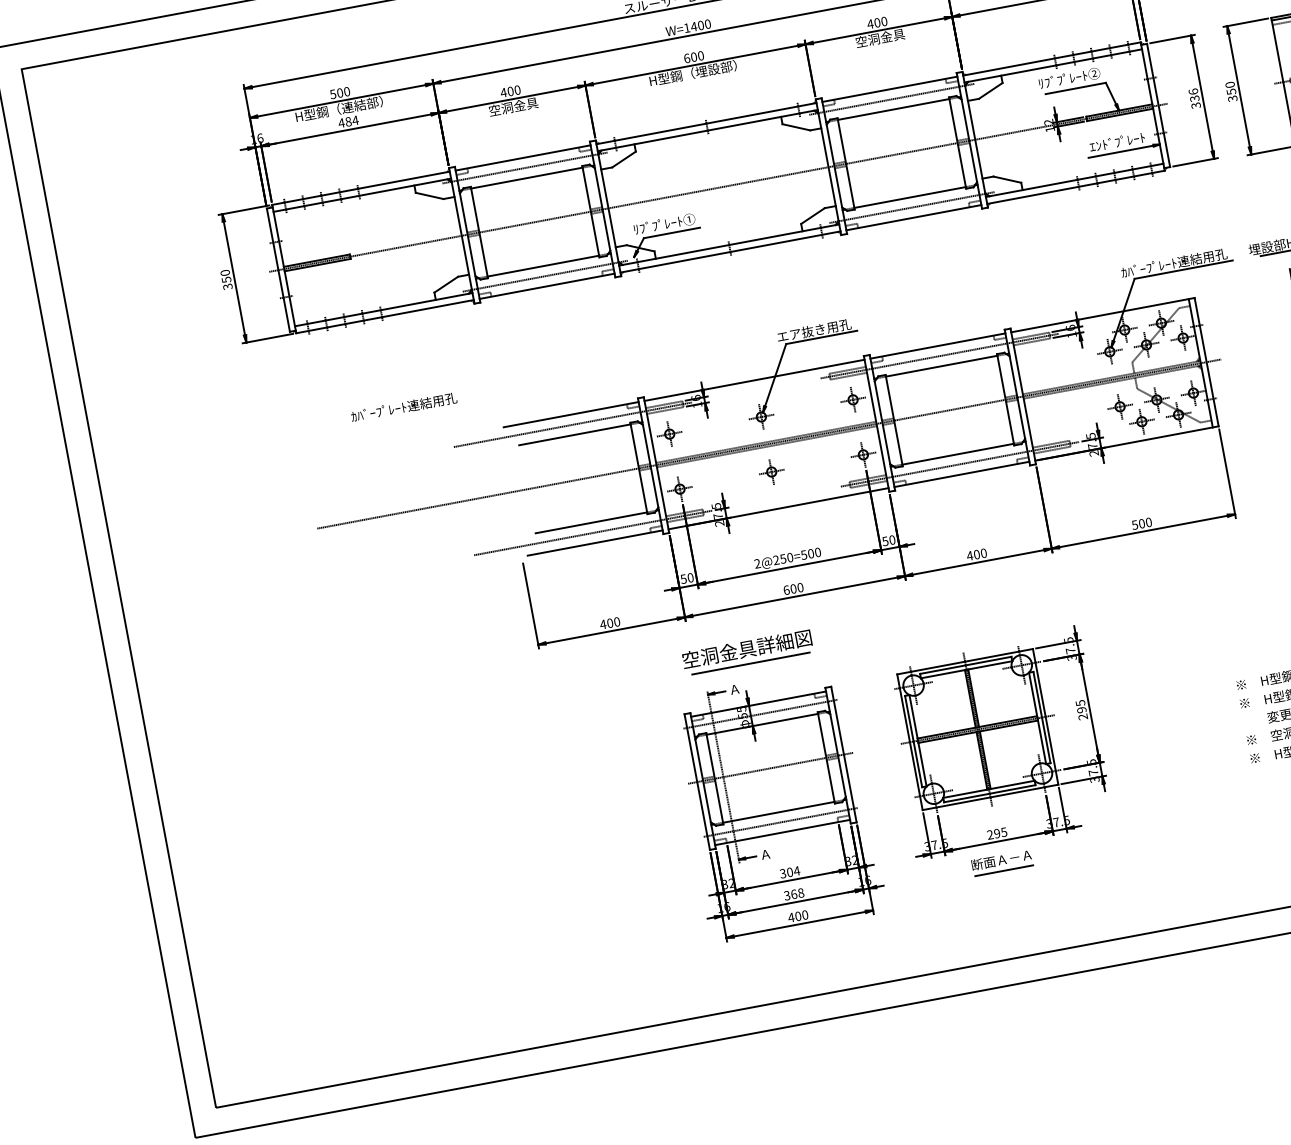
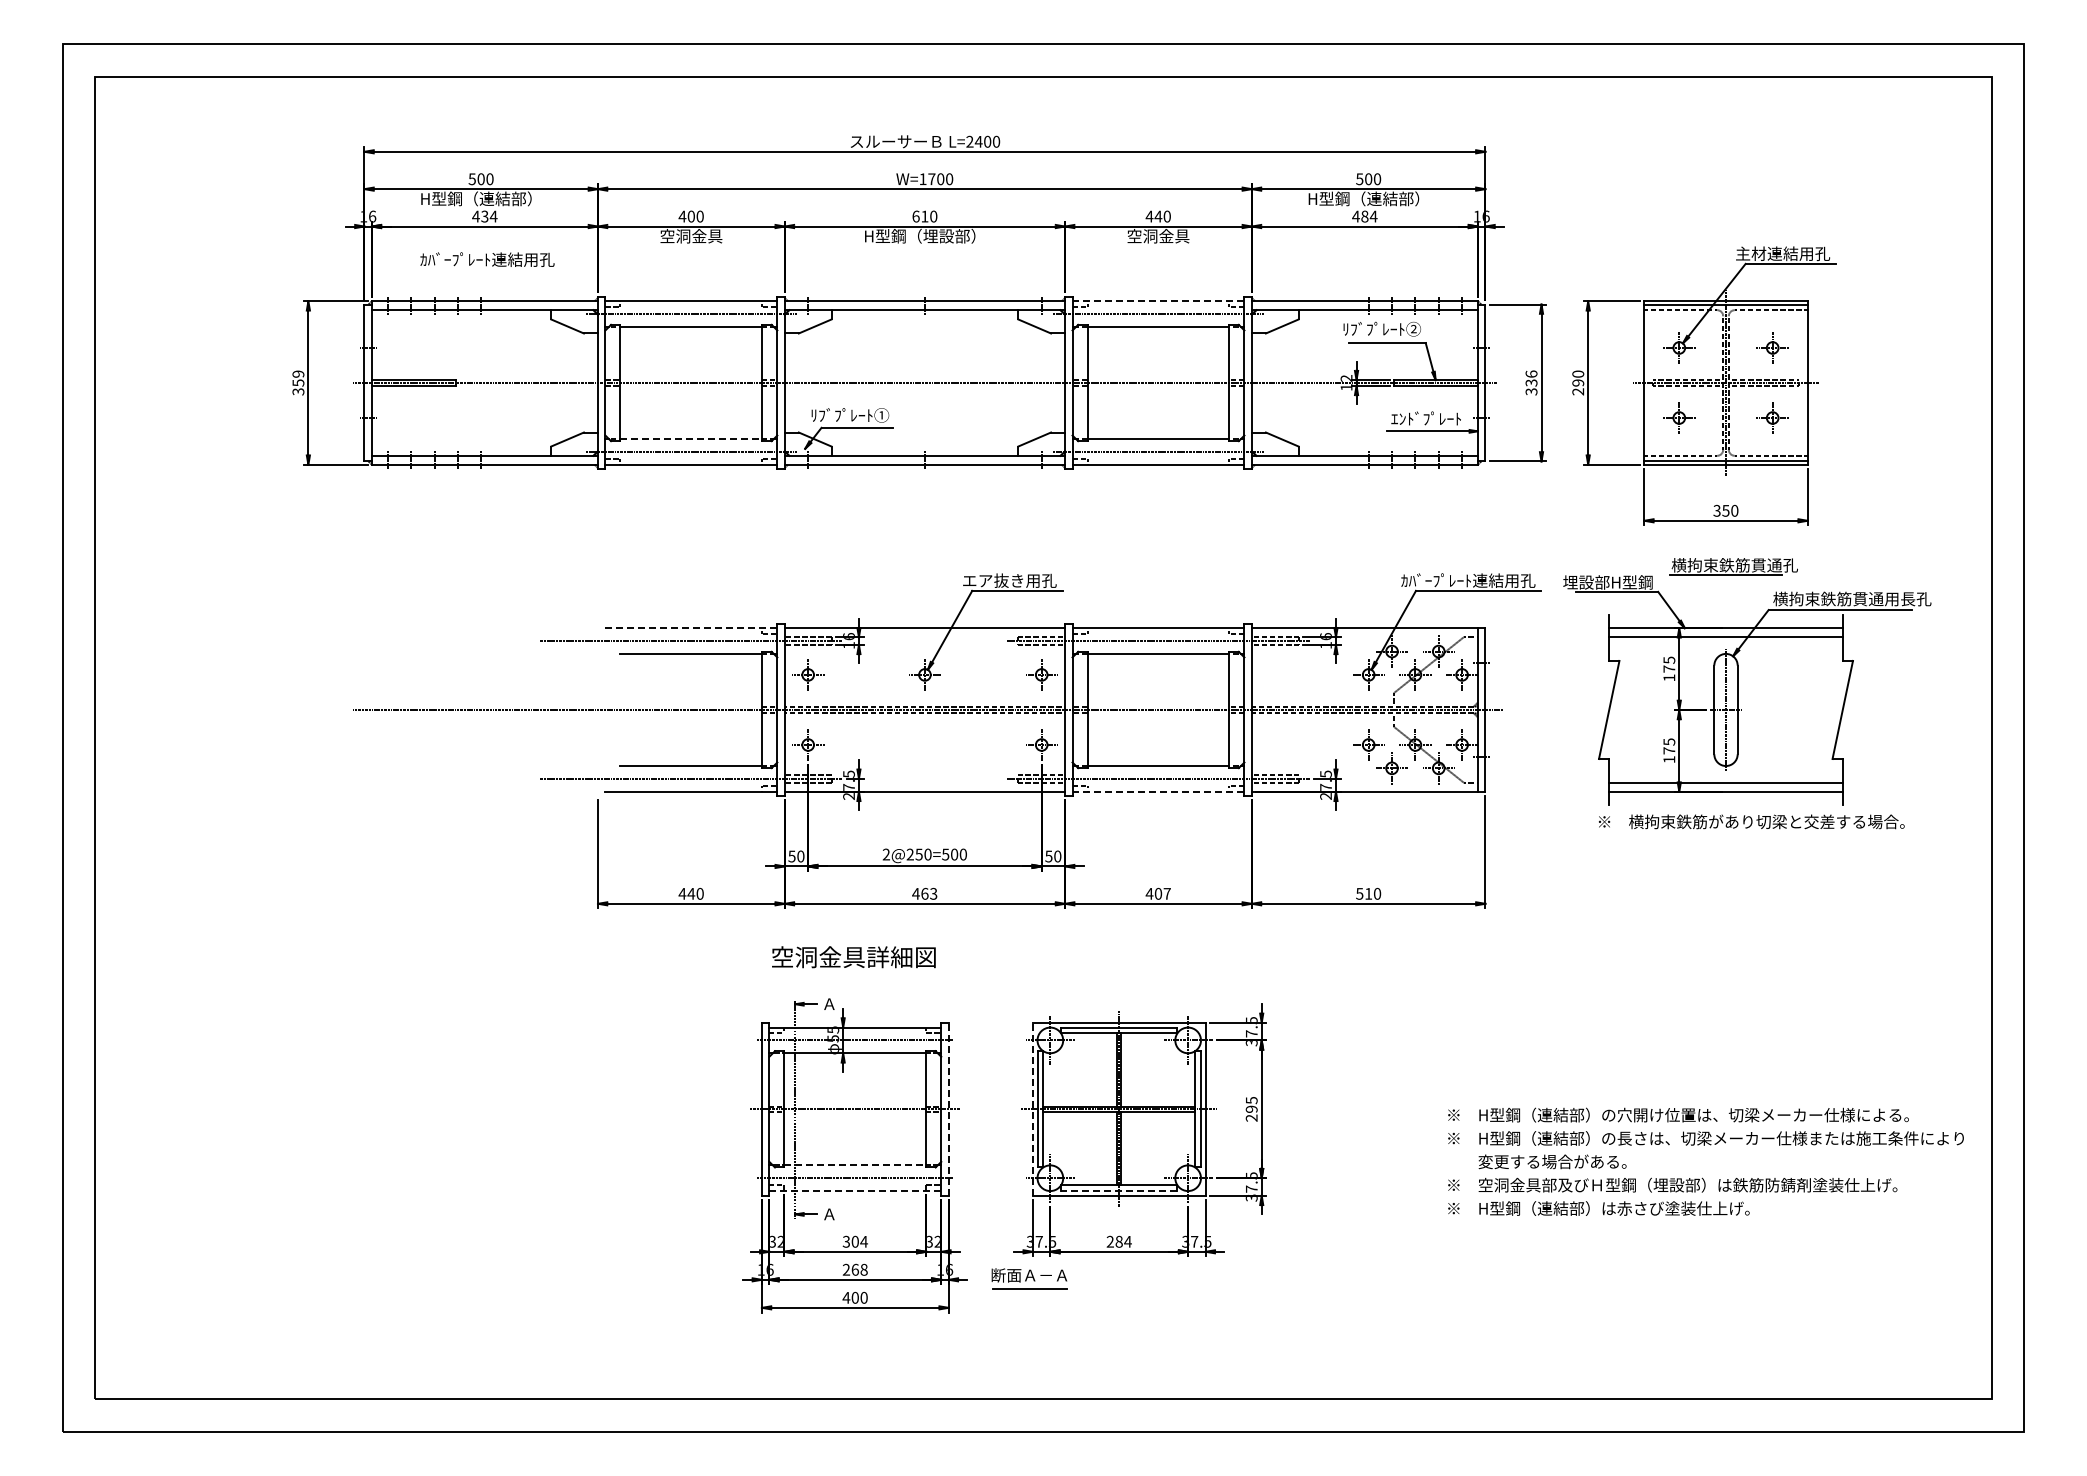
text: (877, 22) -> (1158, 216), 400 -> 440
text: (693, 27) -> (931, 179), W=1400 -> W=1700
text: (693, 57) -> (924, 216), 600 -> 610
line: (889, 89) -> (1158, 301), solid -> dashed
text: (1232, 95) -> (1578, 387), 350 -> 290
text: (348, 121) -> (484, 216), 484 -> 434
line: (543, 266) -> (691, 439), solid -> dashed
text: (225, 272) -> (298, 373), 350 -> 359
text: (404, 407) -> (487, 259), moved
line: (571, 414) -> (691, 628), solid -> dashed
part: (771, 471) -> (924, 744), removed
line: (961, 474) -> (1158, 791), solid -> dashed
text: (1141, 523) -> (1368, 893), 500 -> 510
text: (983, 553) -> (1166, 893), 400 -> 407
text: (793, 588) -> (924, 893), 600 -> 463
text: (610, 622) -> (691, 893), 400 -> 440
line: (751, 663) -> (855, 975), removed
line: (909, 741) -> (1032, 1108), solid -> dashed
line: (843, 753) -> (948, 1108), solid -> dashed
line: (989, 794) -> (1118, 1191), solid -> dashed
line: (778, 812) -> (855, 1165), solid -> dashed
line: (782, 832) -> (855, 1191), solid -> dashed
text: (1000, 832) -> (1123, 1241), 295 -> 284
part: (1002, 862) -> (1029, 1278), moved
text: (787, 895) -> (846, 1269), 368 -> 268

